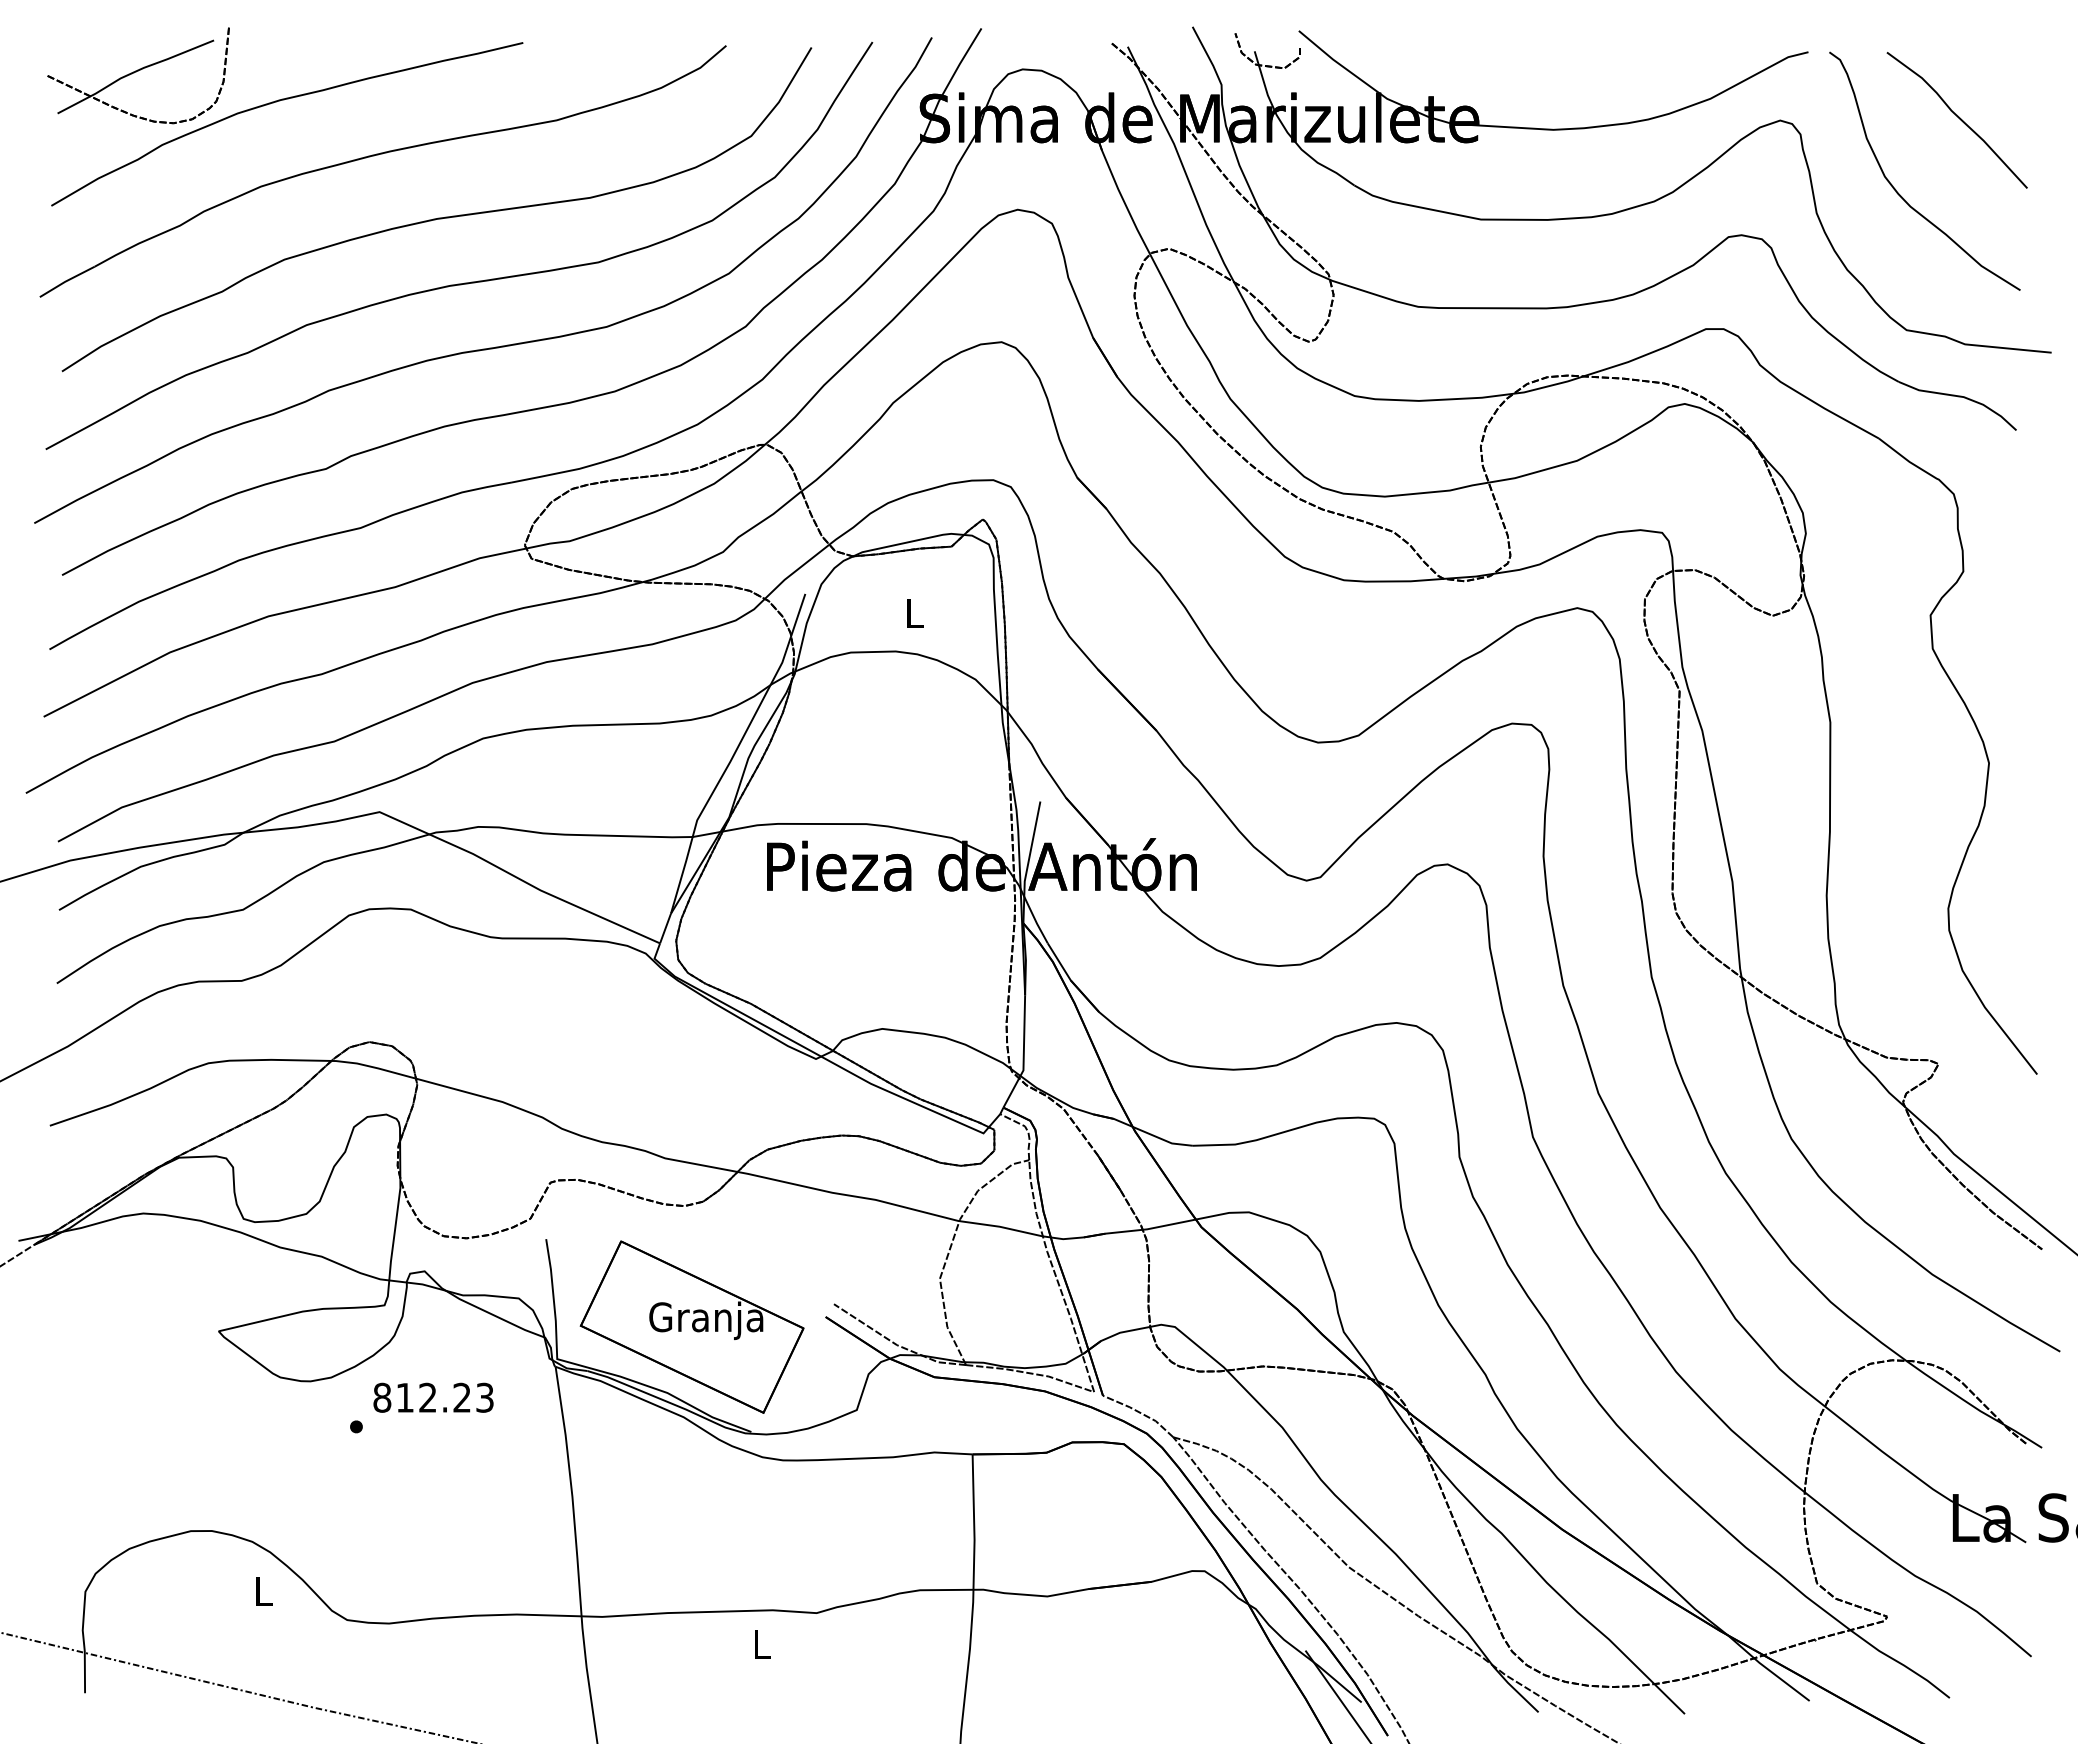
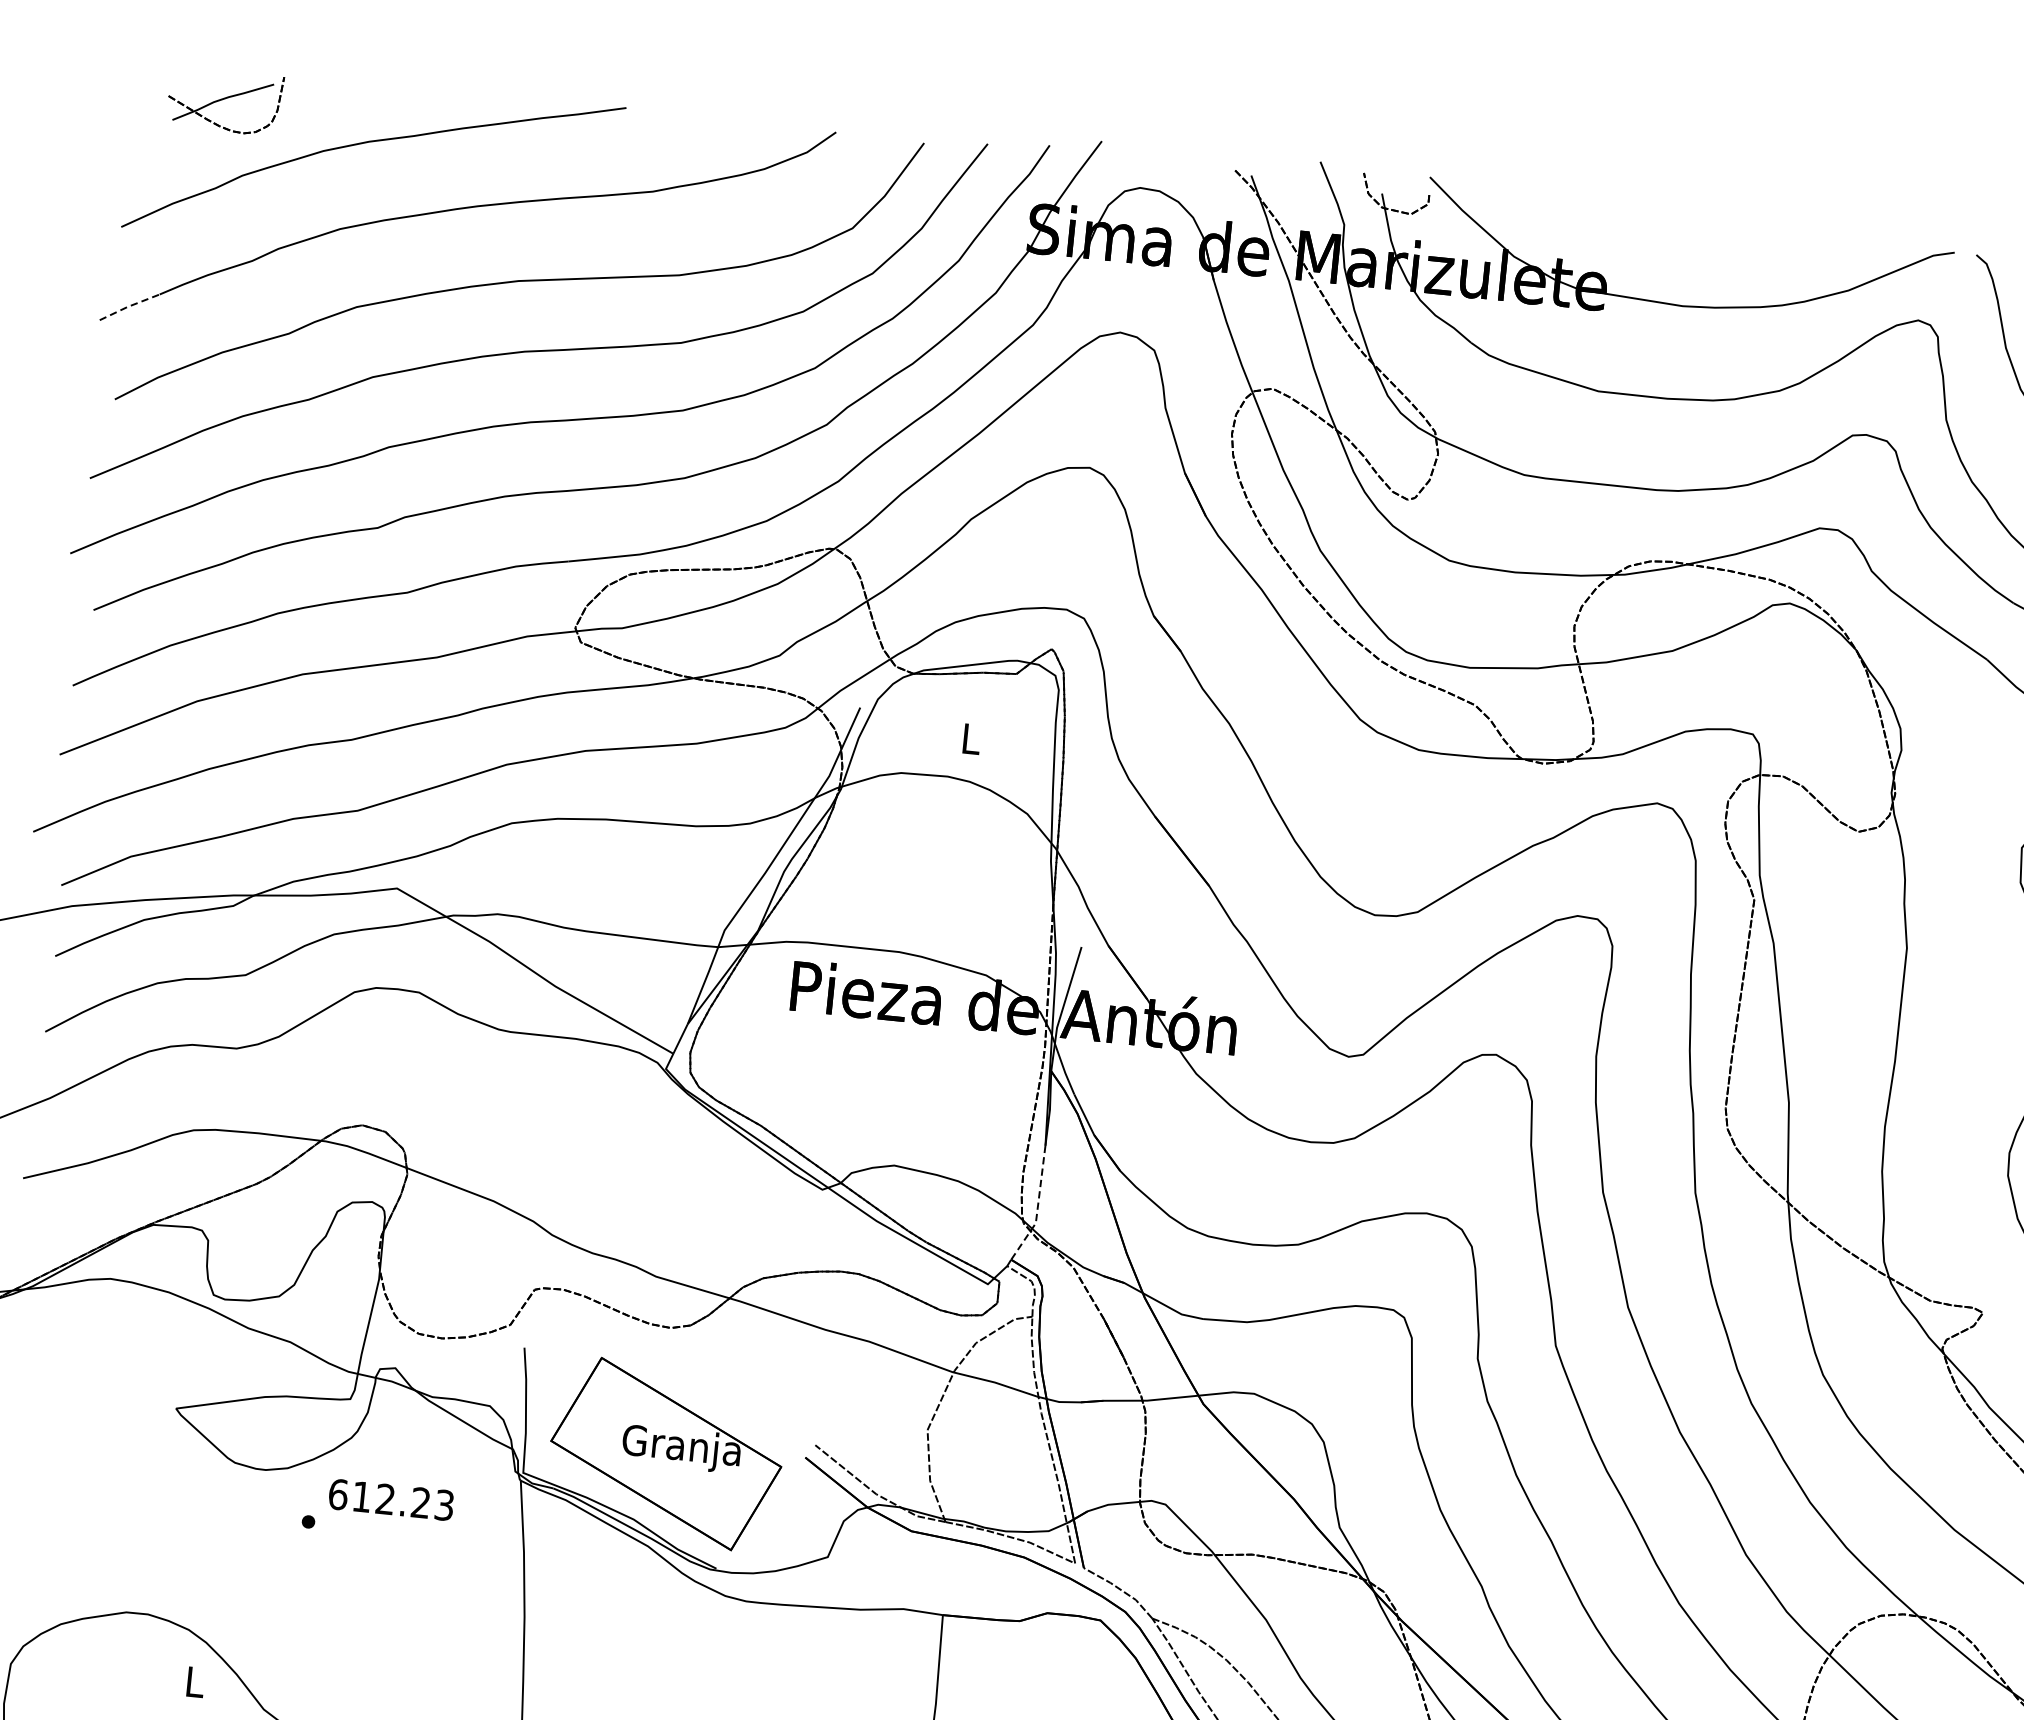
part: (138, 75) -> (225, 101), size x0.6
line: (66, 280) -> (129, 305), solid -> dashed
line: (1023, 1054) -> (1037, 1206), solid -> dashed
text: (382, 1397) -> (338, 1494), 812.23 -> 612.23

